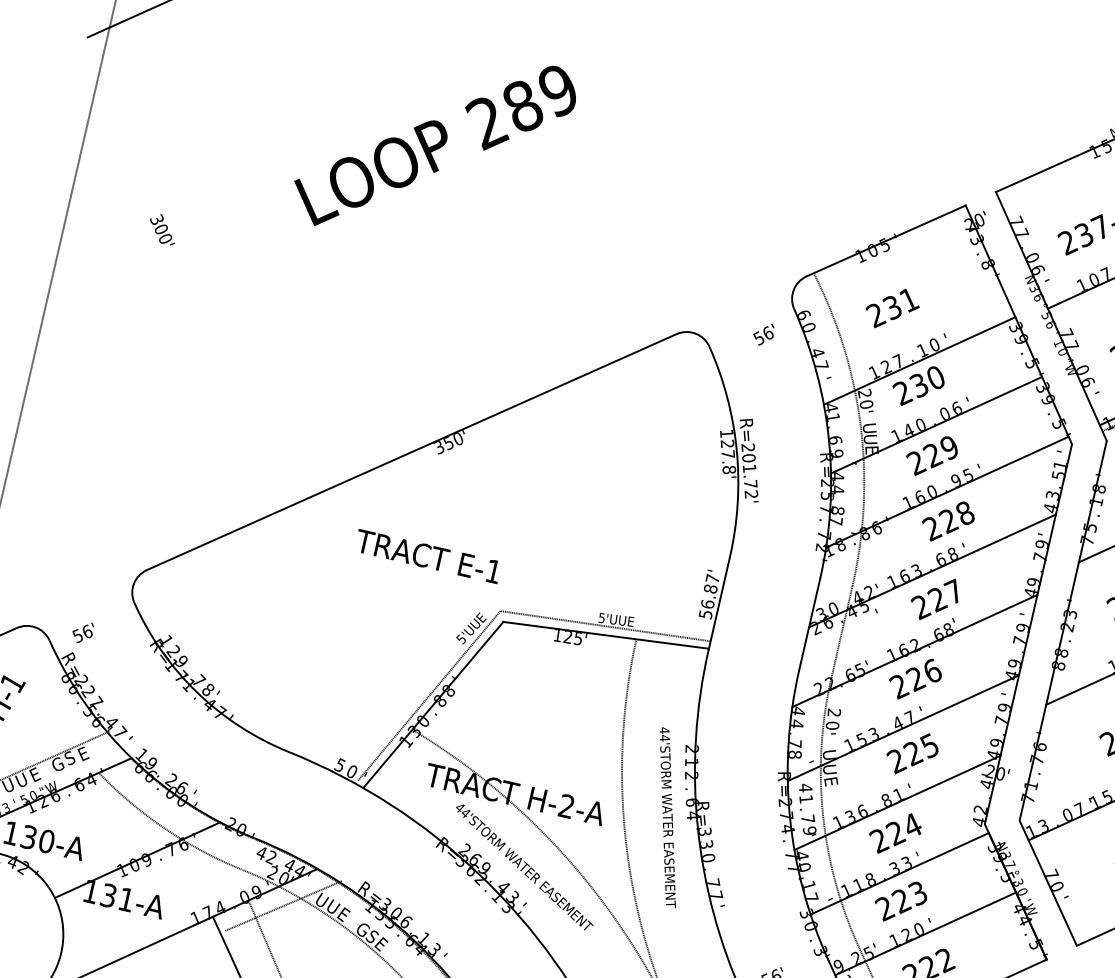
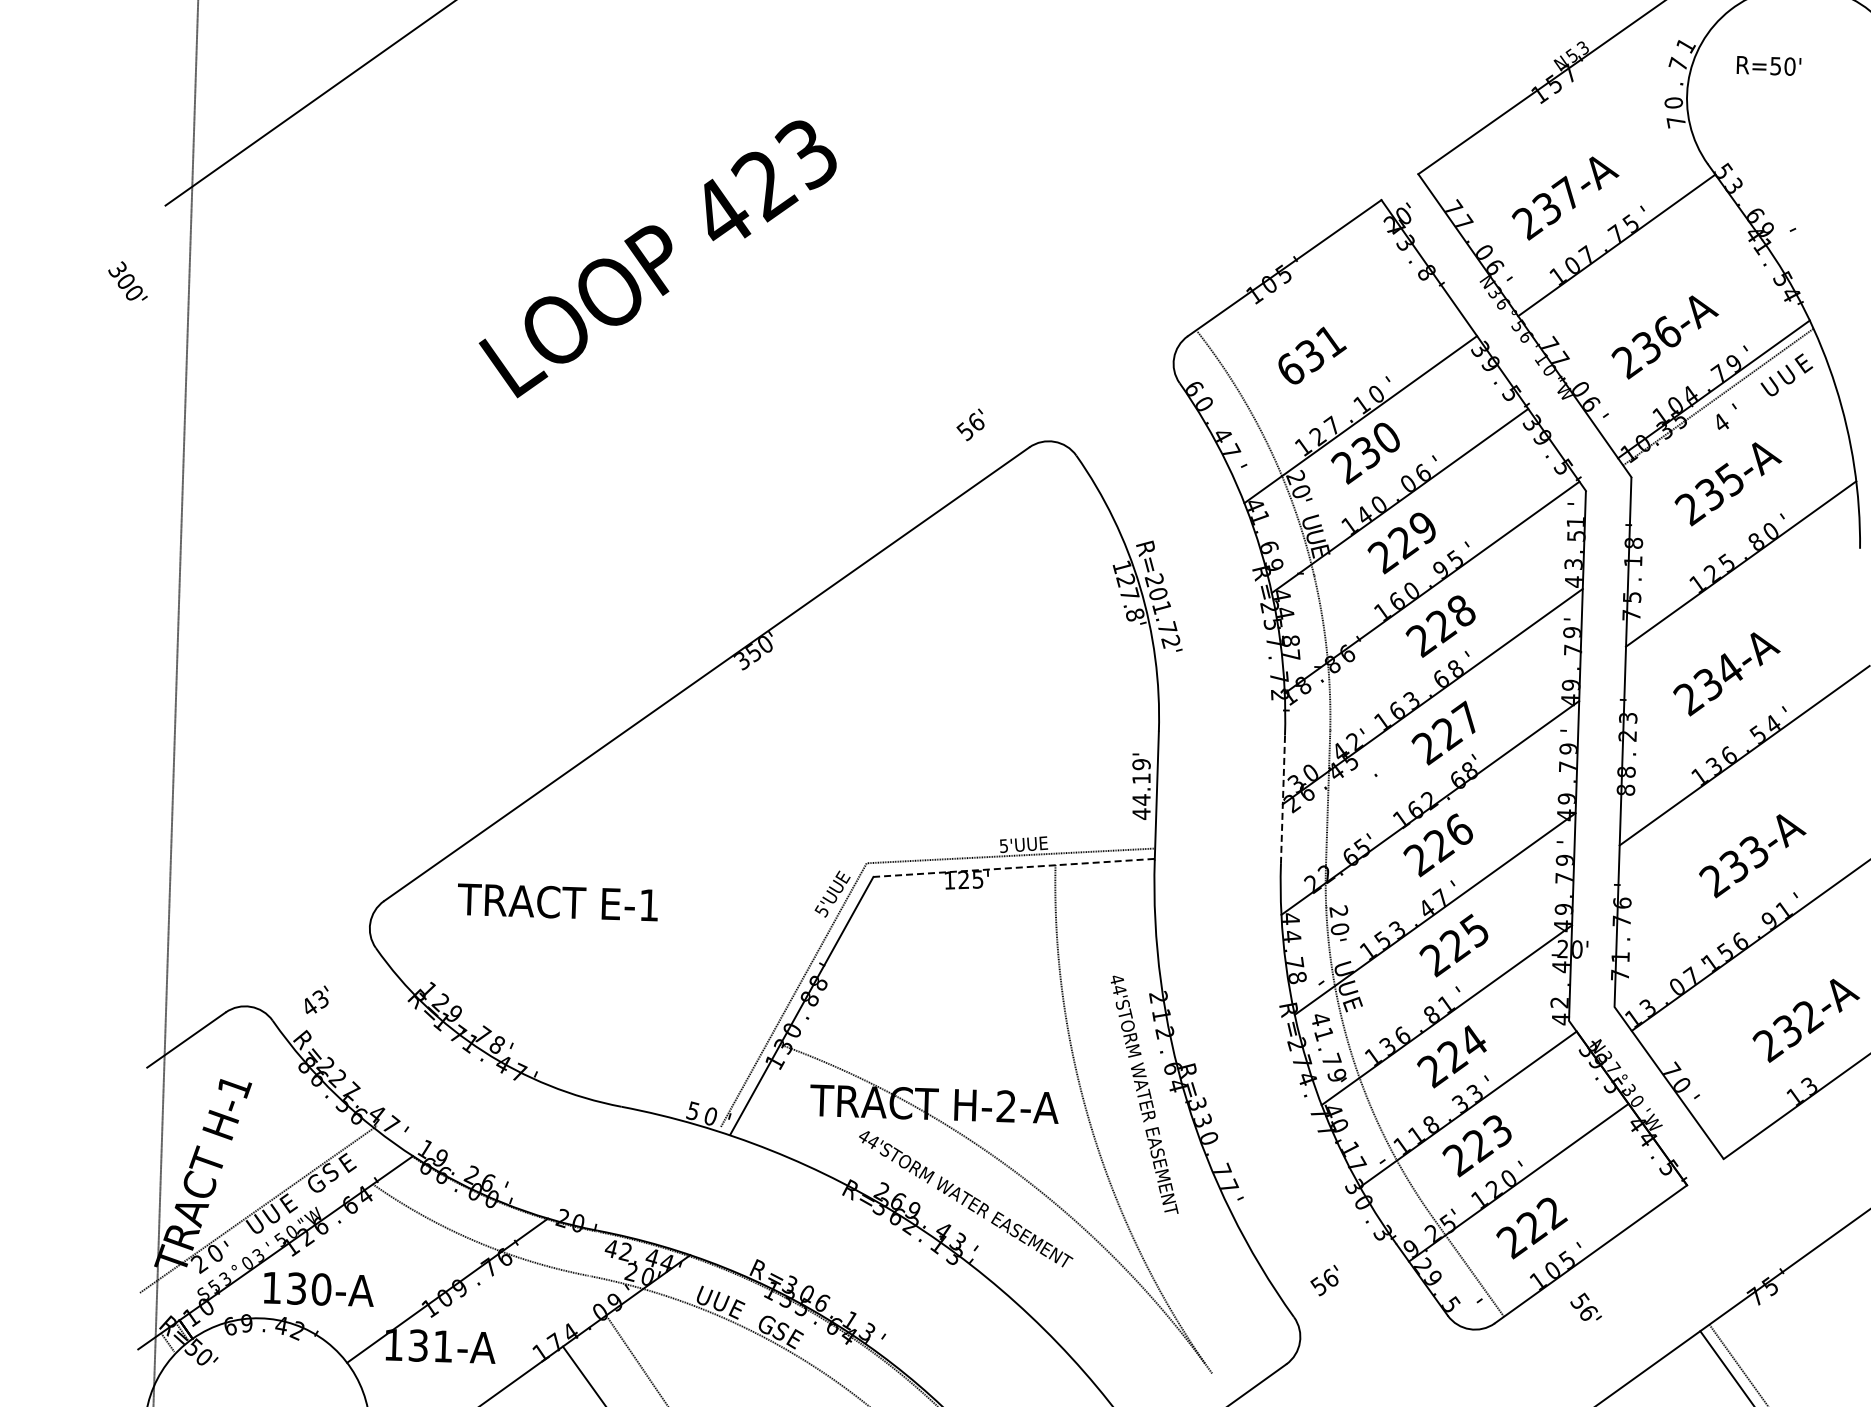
text: (520, 107) -> (761, 186), 289 -> 423
text: (162, 228) -> (127, 280), moved
text: (876, 314) -> (1290, 369), 231 -> 631
text: (763, 334) -> (970, 424), moved
text: (427, 556) -> (557, 902), moved
text: (709, 596) -> (1141, 789), 56.87' -> 44.19'
text: (878, 614) -> (1371, 768), ' -> .
line: (810, 624) -> (1283, 799), solid -> dashed
text: (82, 633) -> (314, 1002), 56' -> 43'
line: (605, 634) -> (1013, 867), solid -> dashed
line: (283, 905) -> (654, 1313), removed

